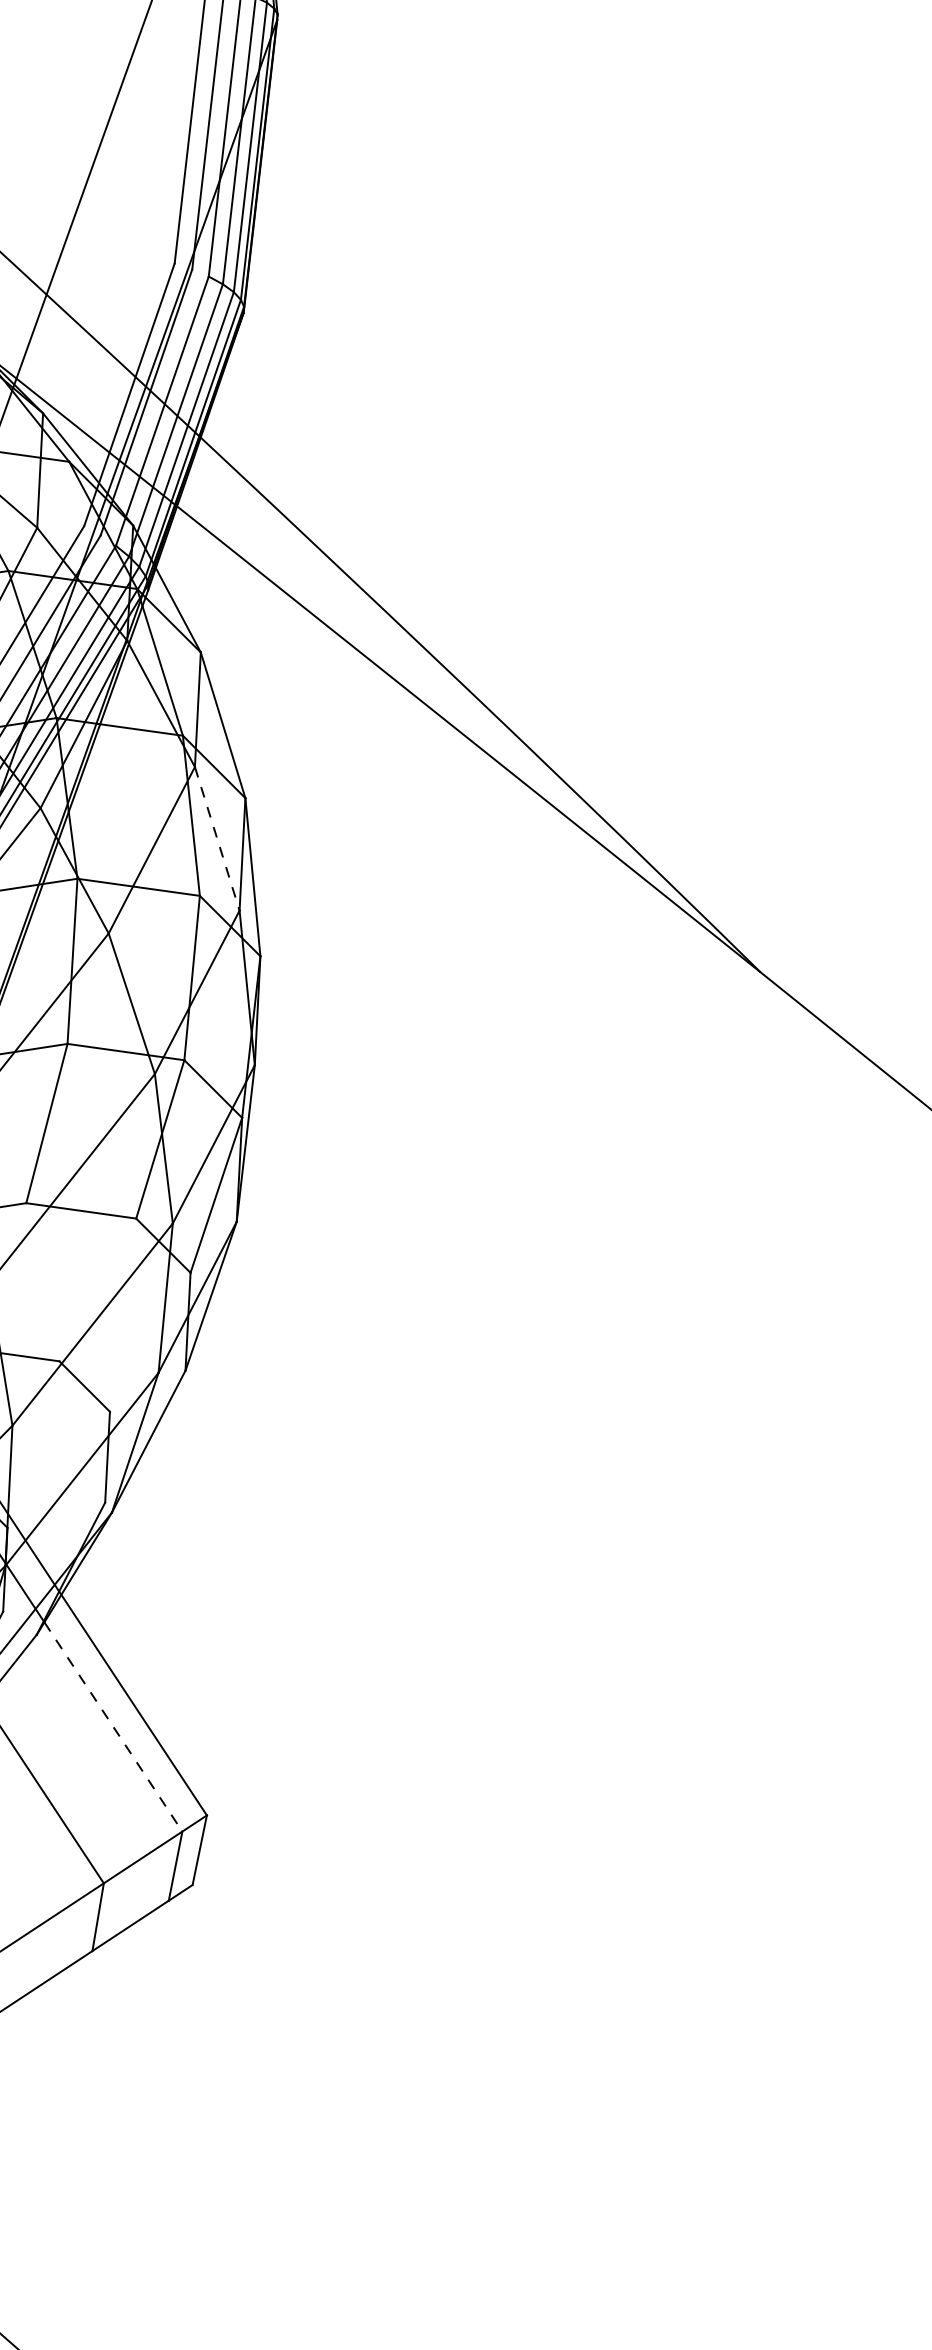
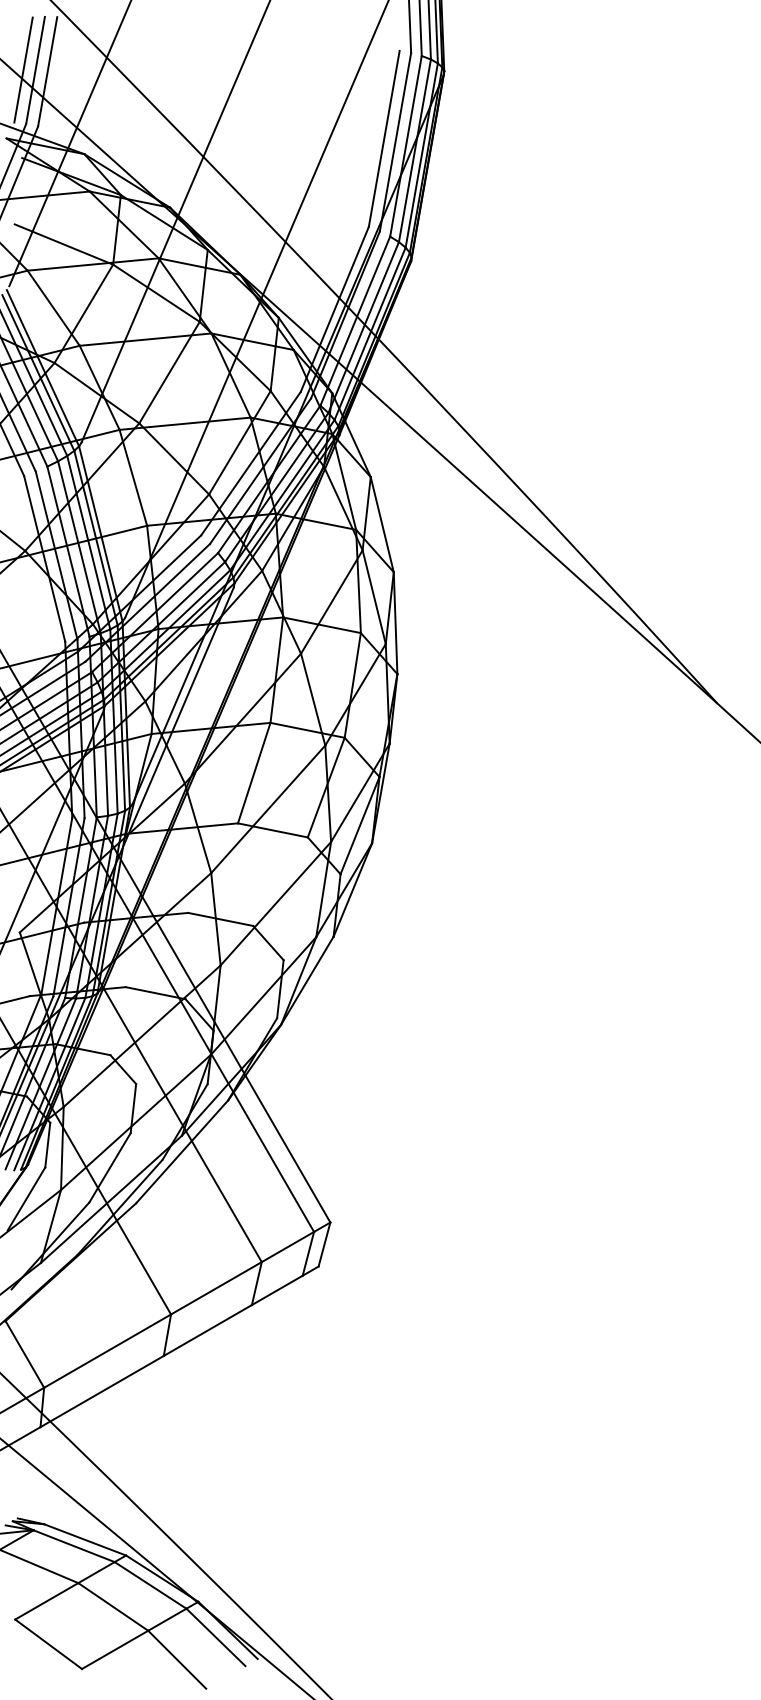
line: (217, 839) -> (374, 597), dashed -> solid
line: (114, 1727) -> (274, 1162), dashed -> solid

